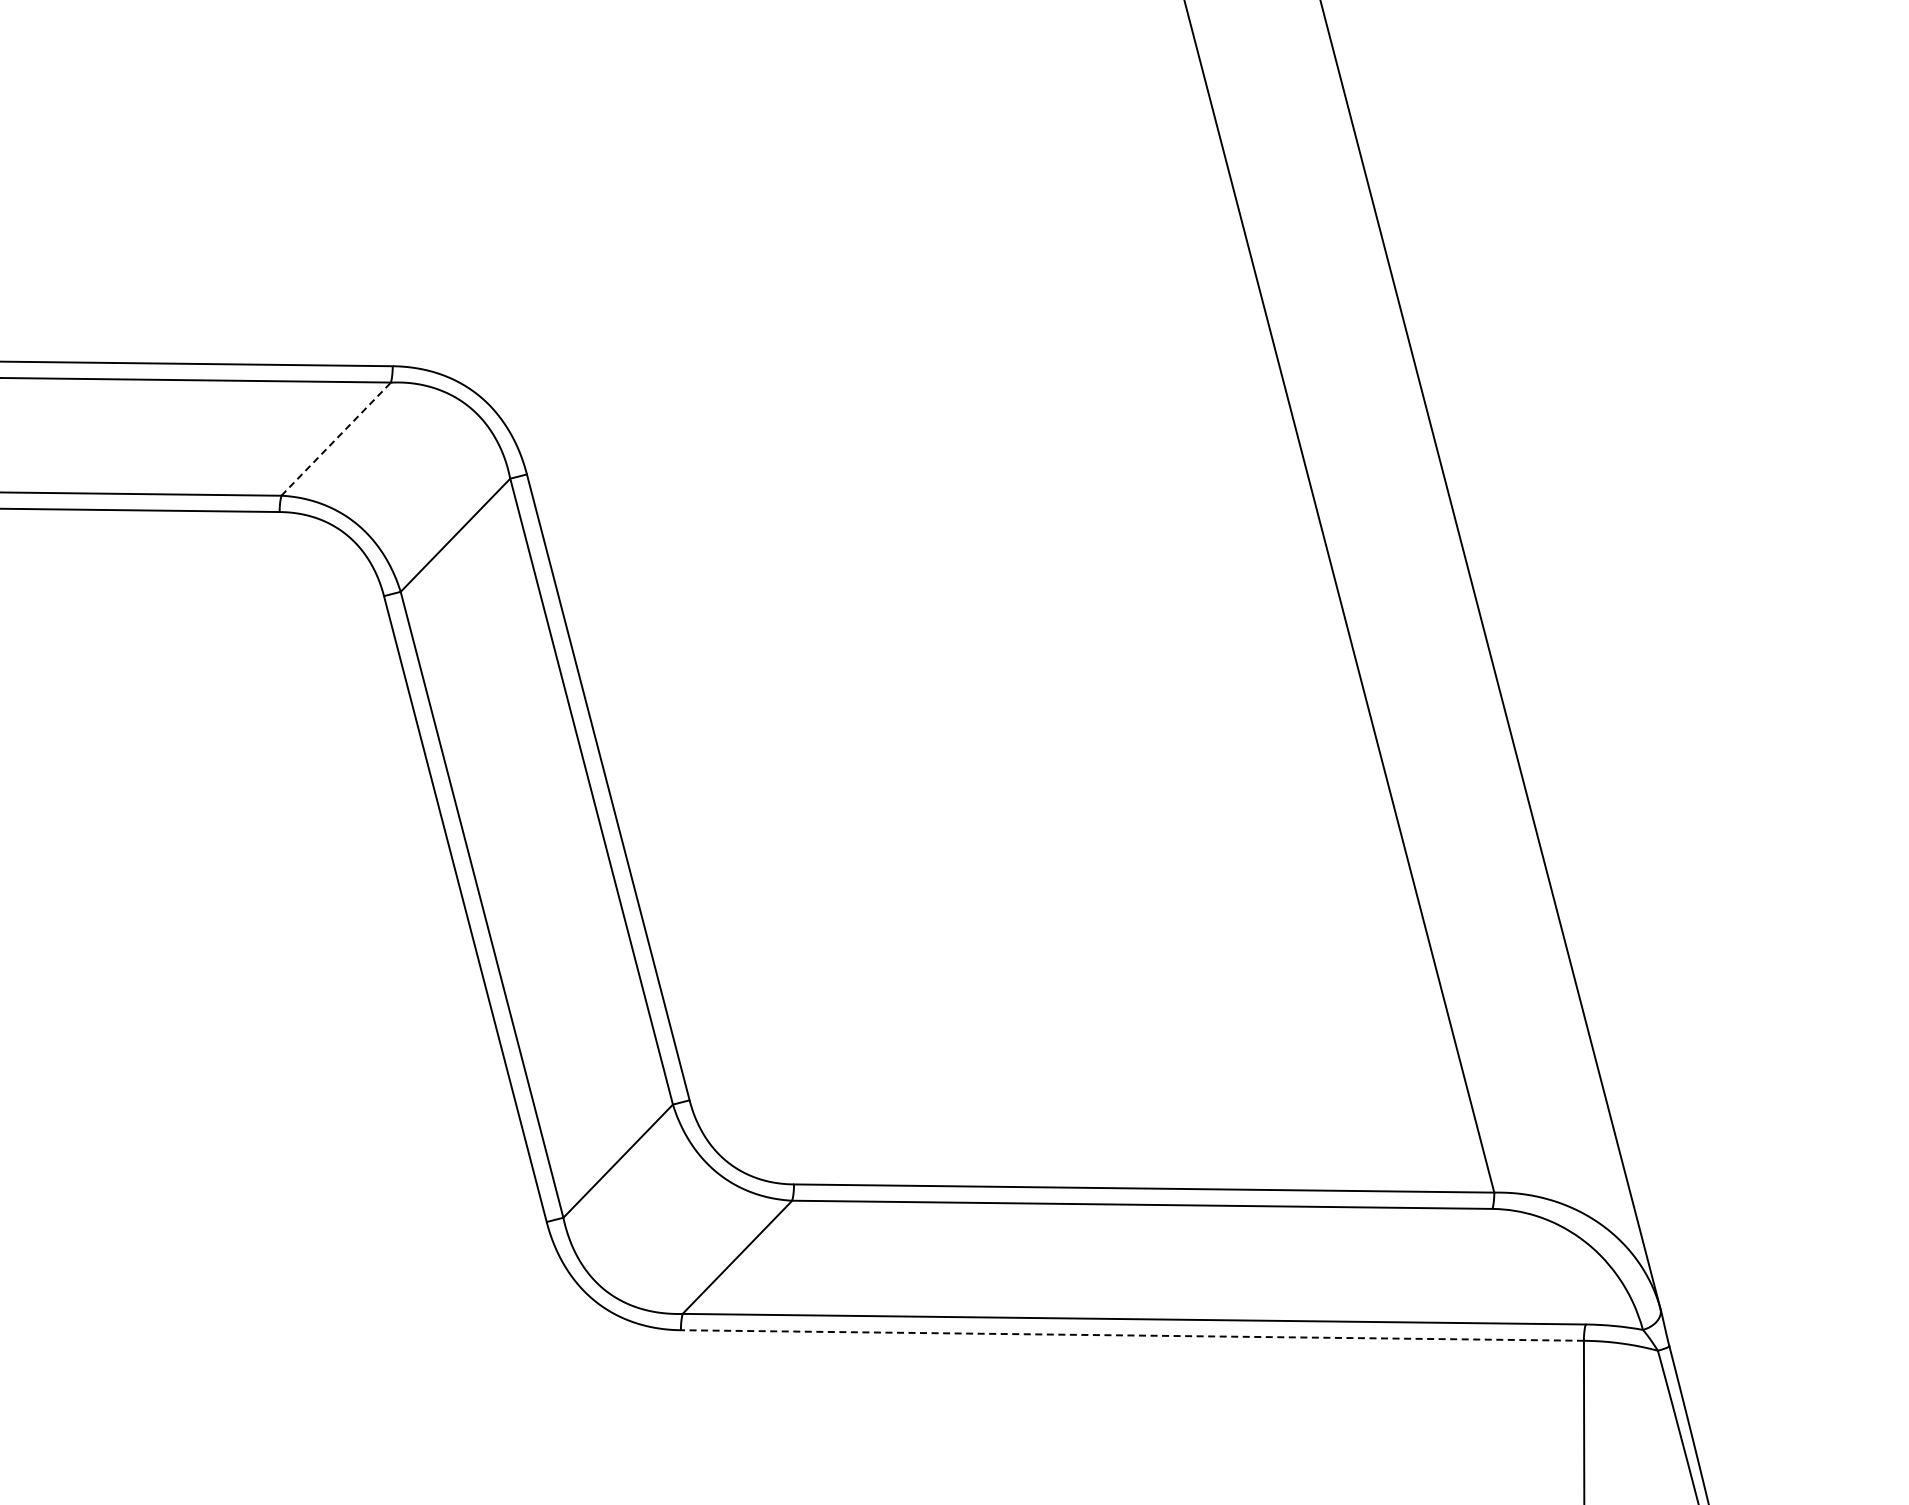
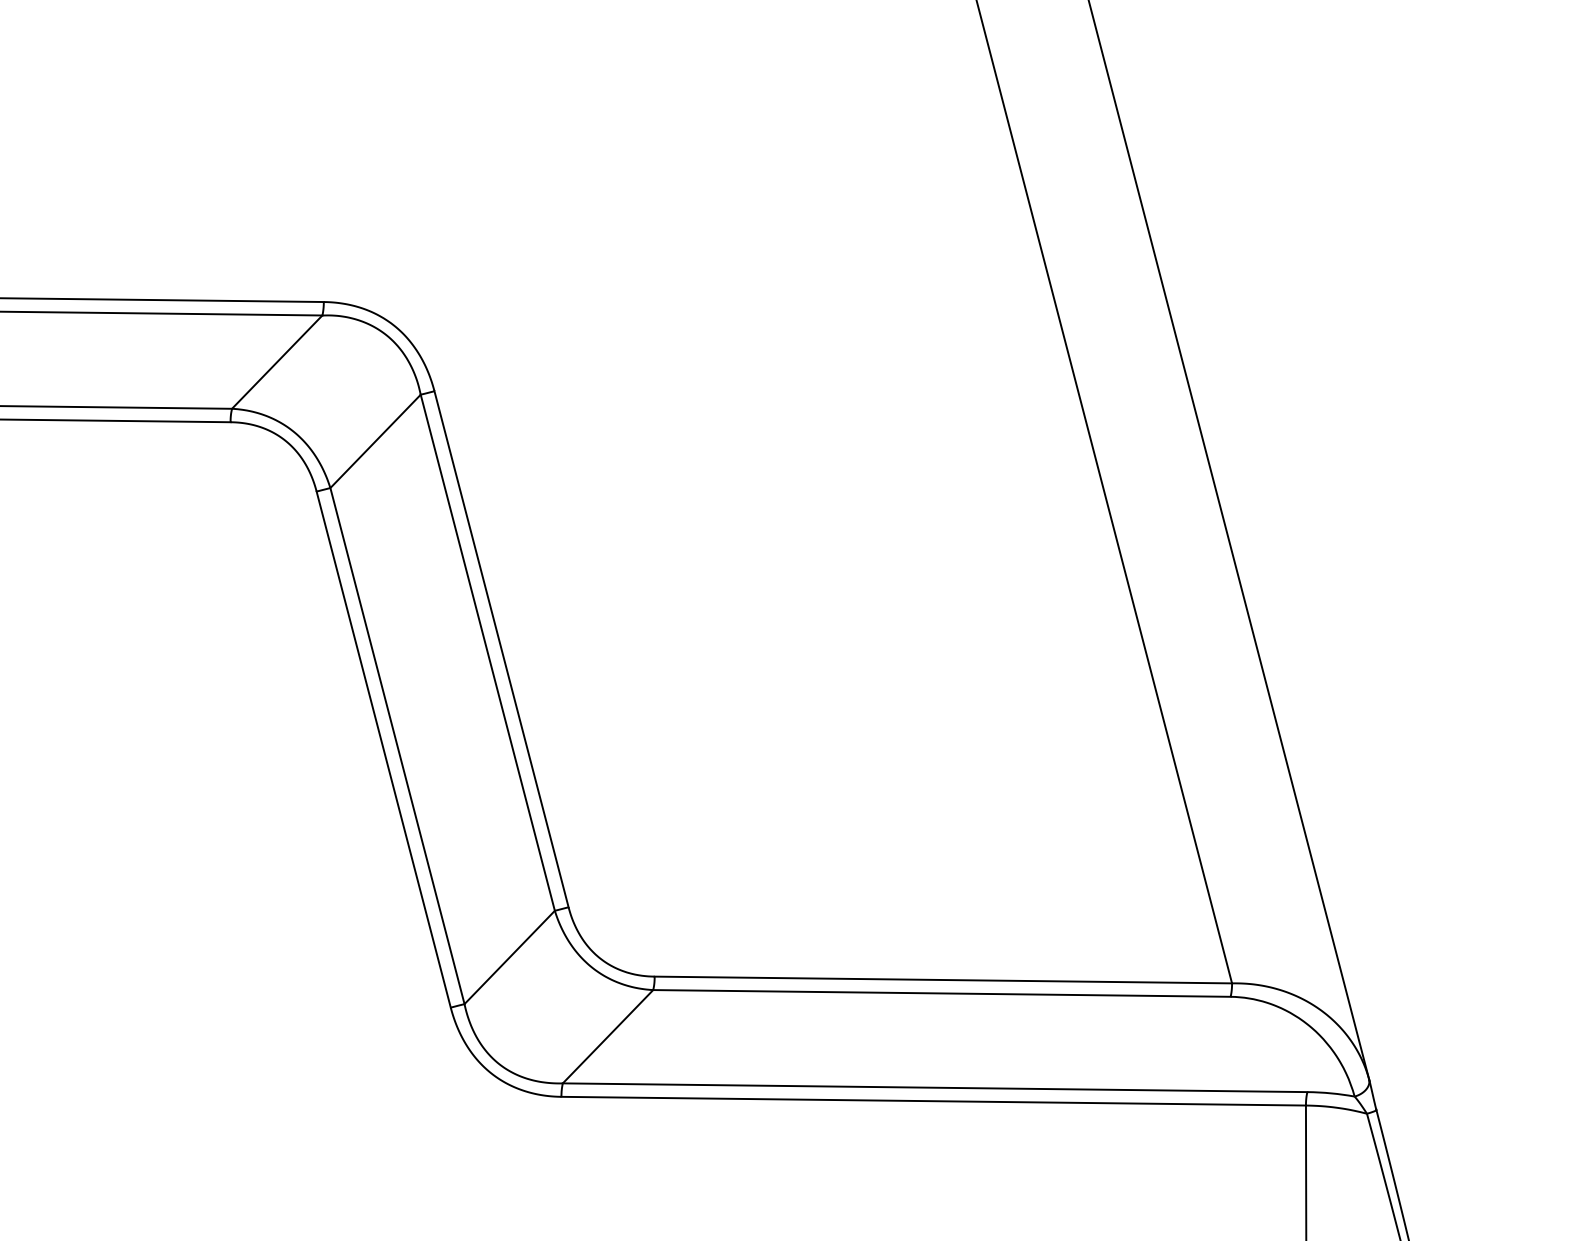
line: (336, 439) -> (277, 362), dashed -> solid
line: (1132, 1335) -> (933, 1101), dashed -> solid

